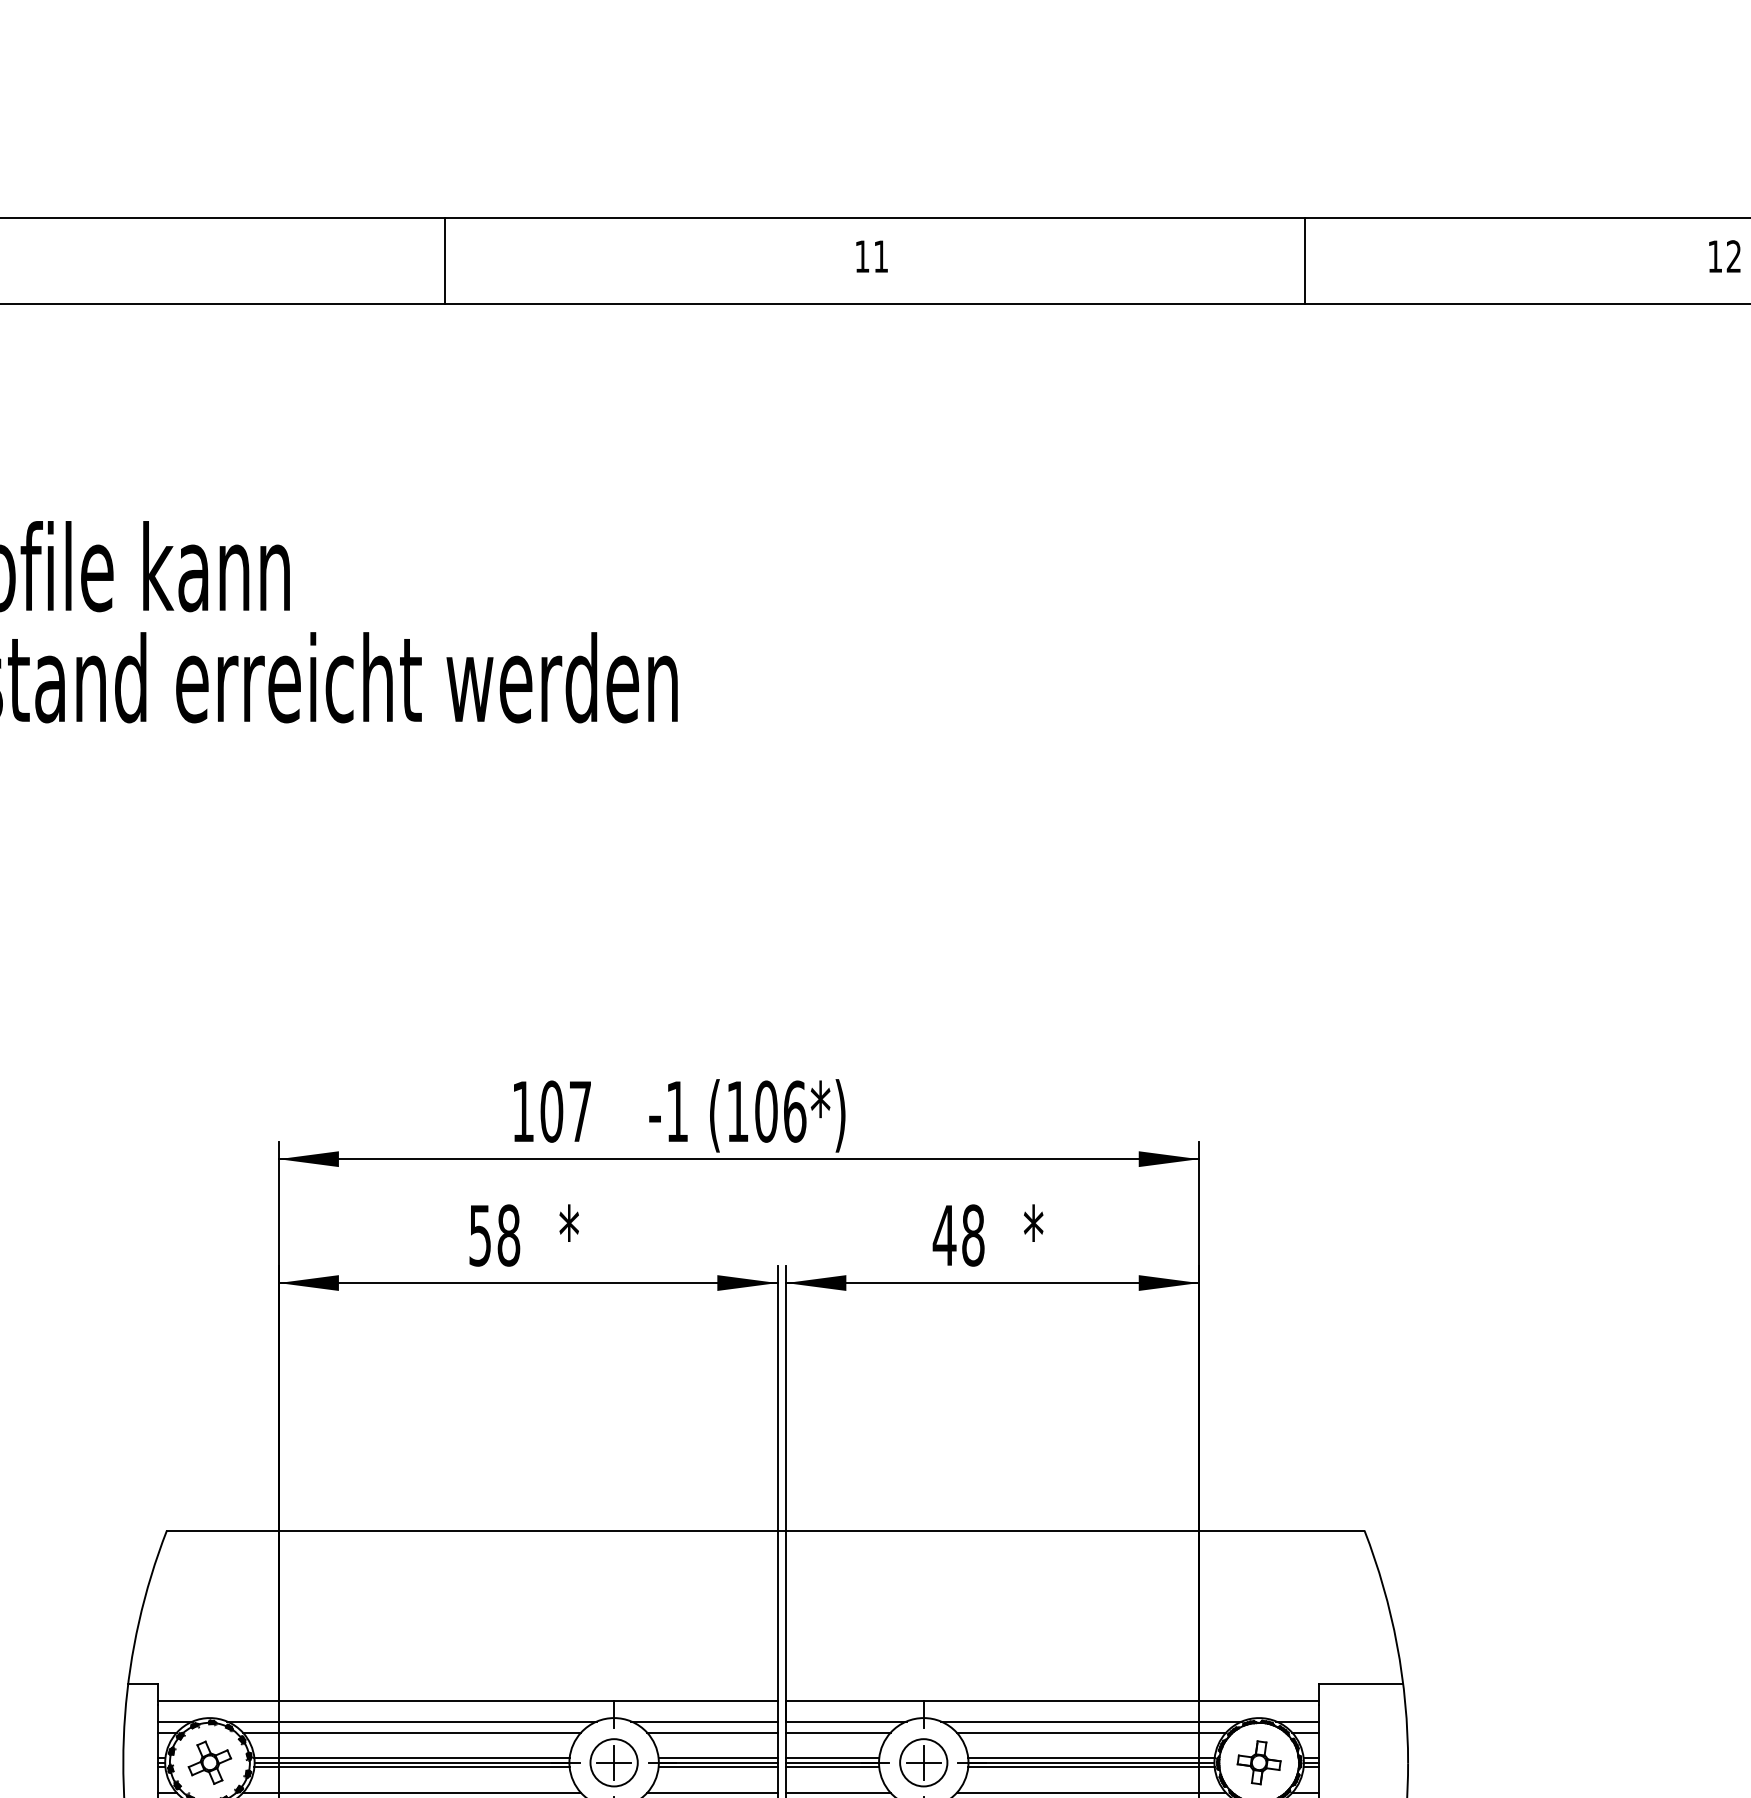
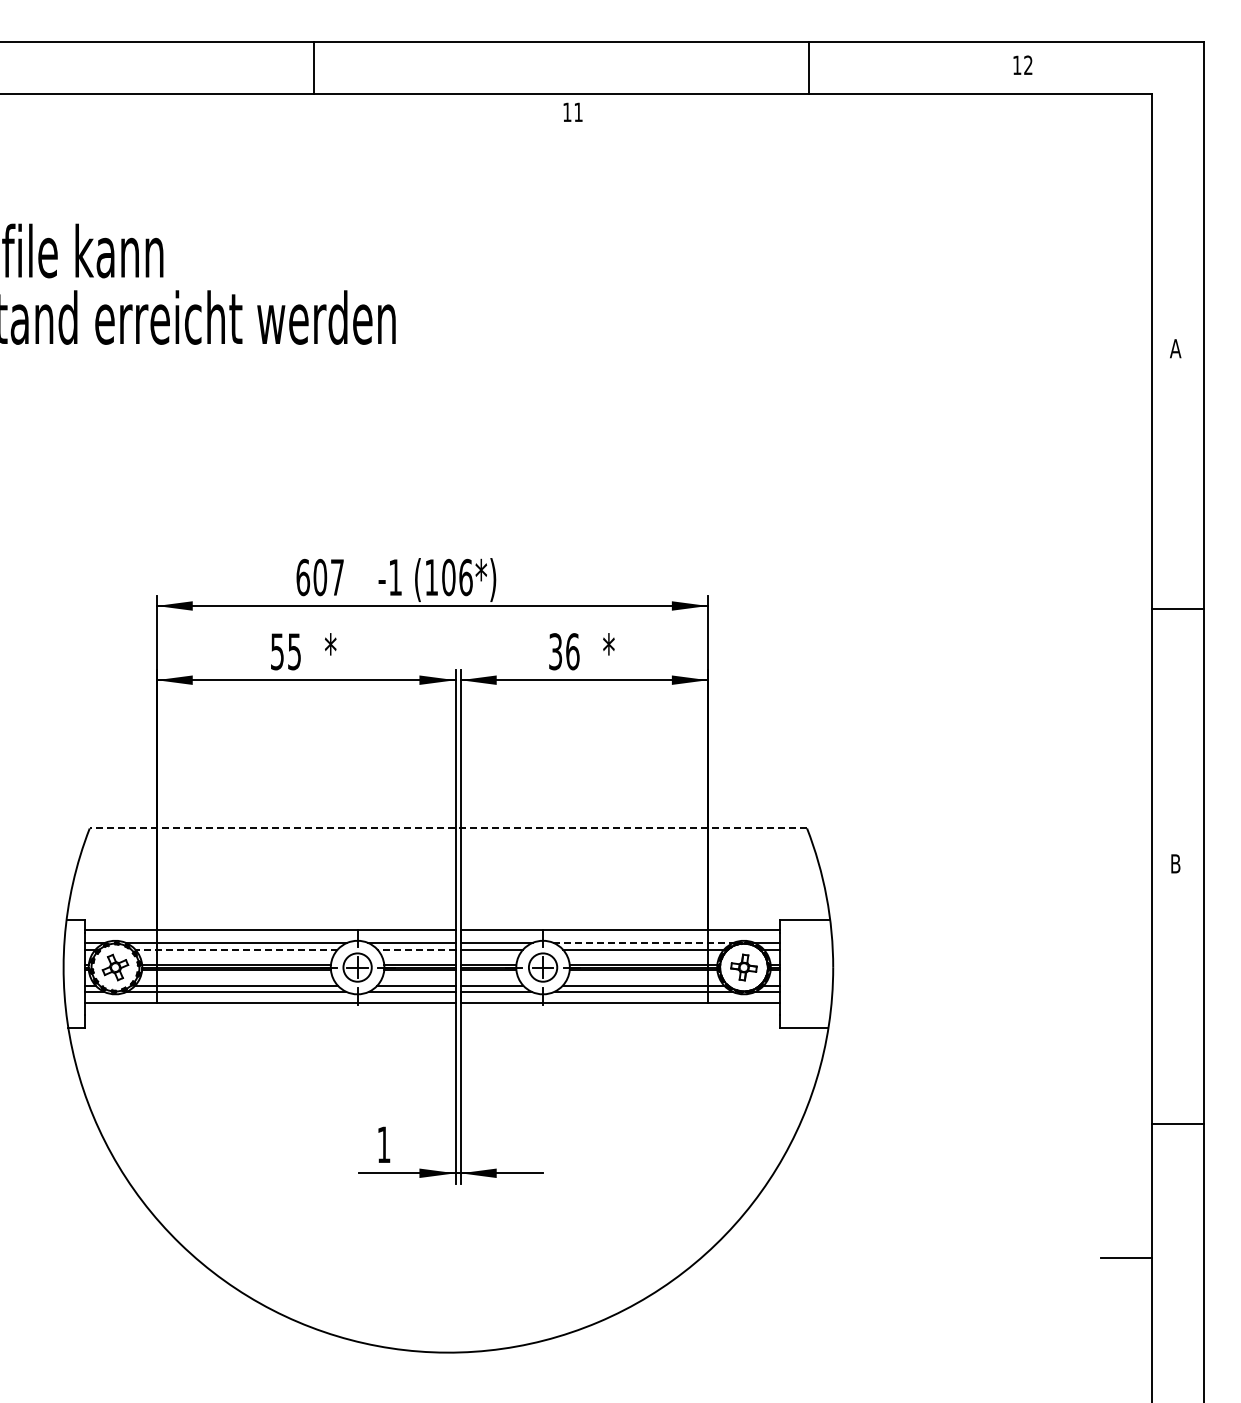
text: (871, 255) -> (572, 111), moved
line: (445, 260) -> (314, 67), moved
line: (1305, 260) -> (809, 67), moved
text: (523, 1111) -> (303, 577), 107 -> 607
text: (508, 1235) -> (294, 651), 58 -> 55
text: (957, 1235) -> (563, 651), 48 -> 36
line: (765, 1530) -> (448, 828), solid -> dashed
line: (1093, 1720) -> (644, 942), solid -> dashed
line: (411, 1732) -> (236, 949), solid -> dashed
line: (710, 1732) -> (415, 949), solid -> dashed

